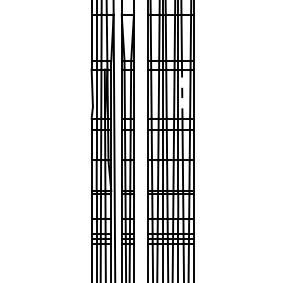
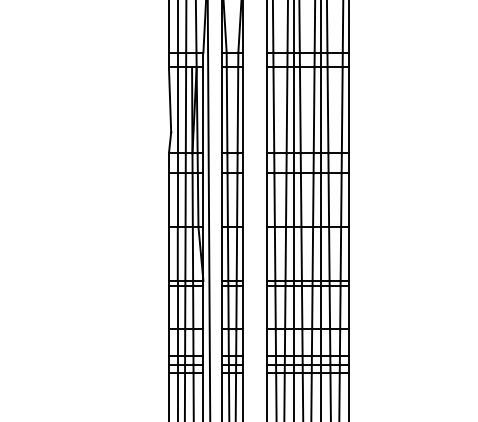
line: (182, 94) -> (328, 111), dashed -> solid

